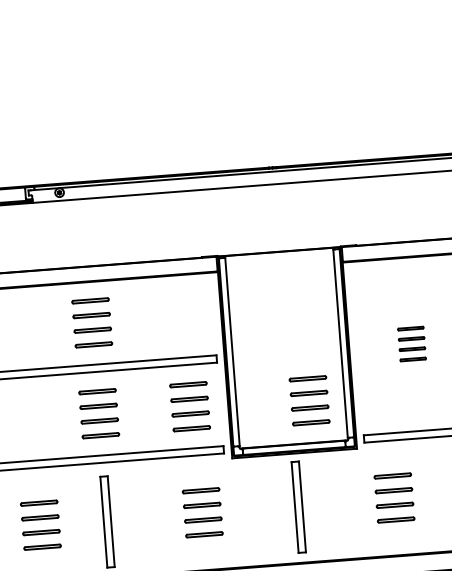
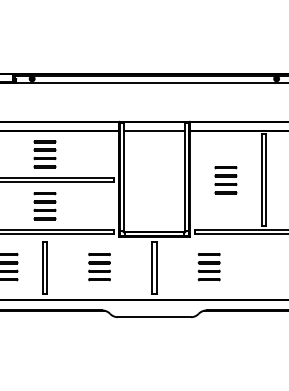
line: (280, 266) -> (154, 130), added
part: (411, 344) -> (225, 180), size x1.43
part: (308, 399) -> (164, 207), removed
part: (189, 407) -> (96, 206), removed

